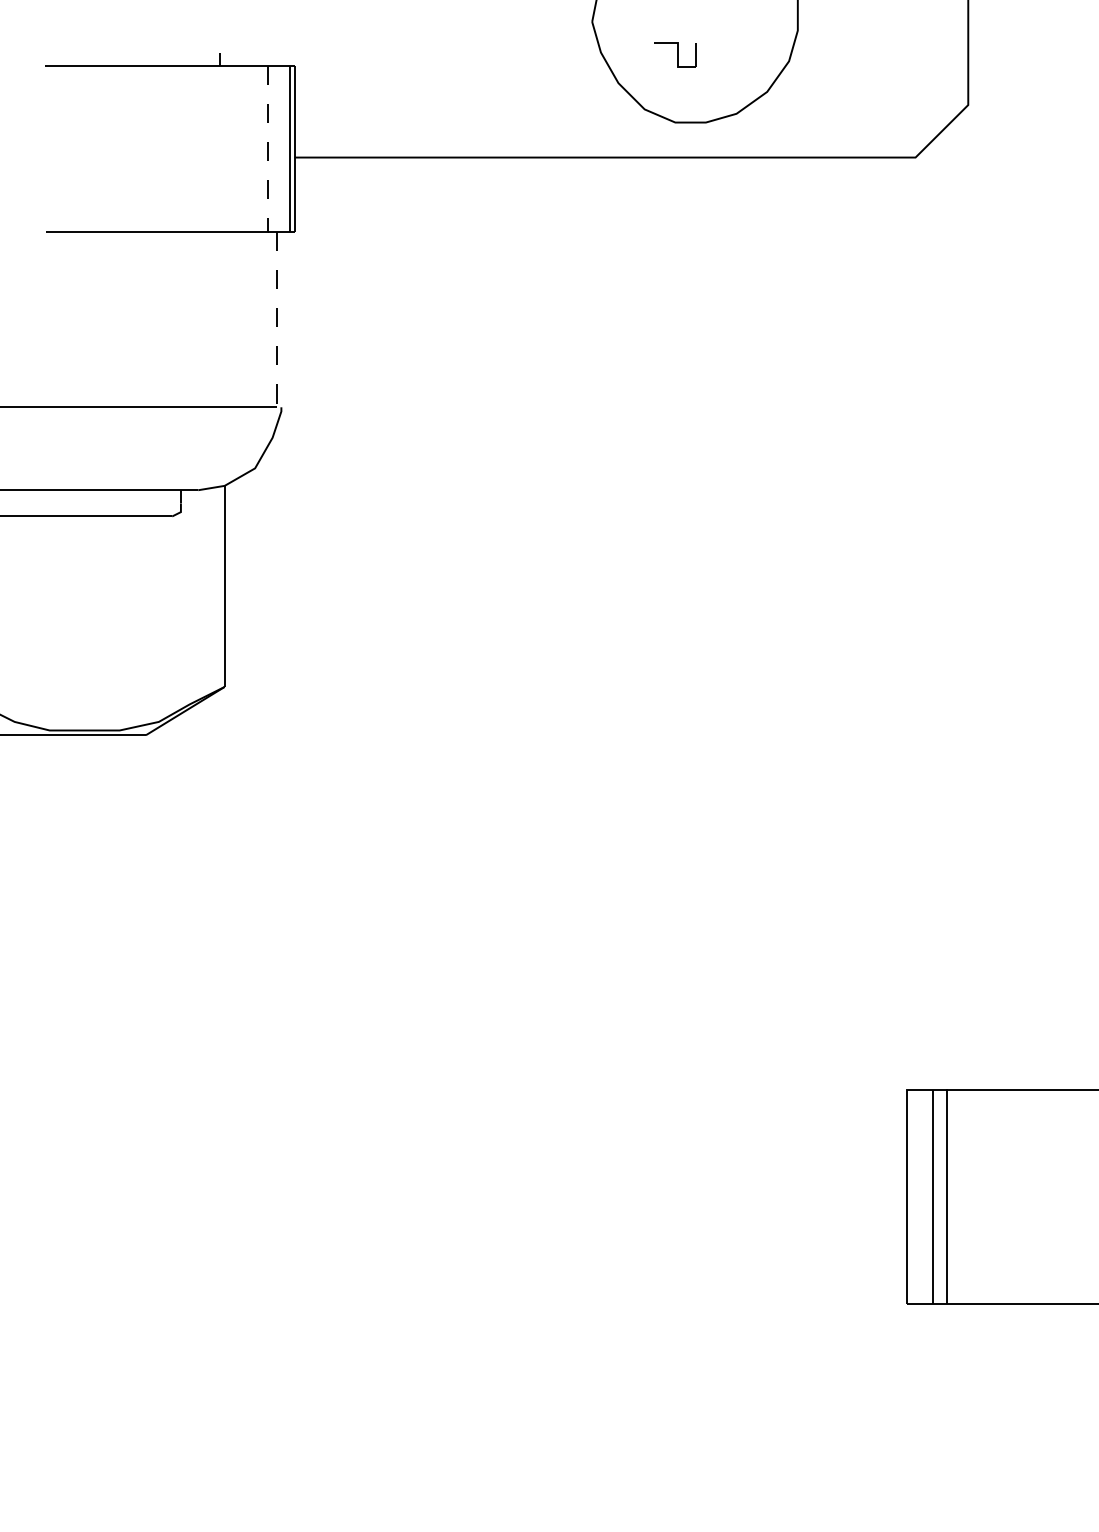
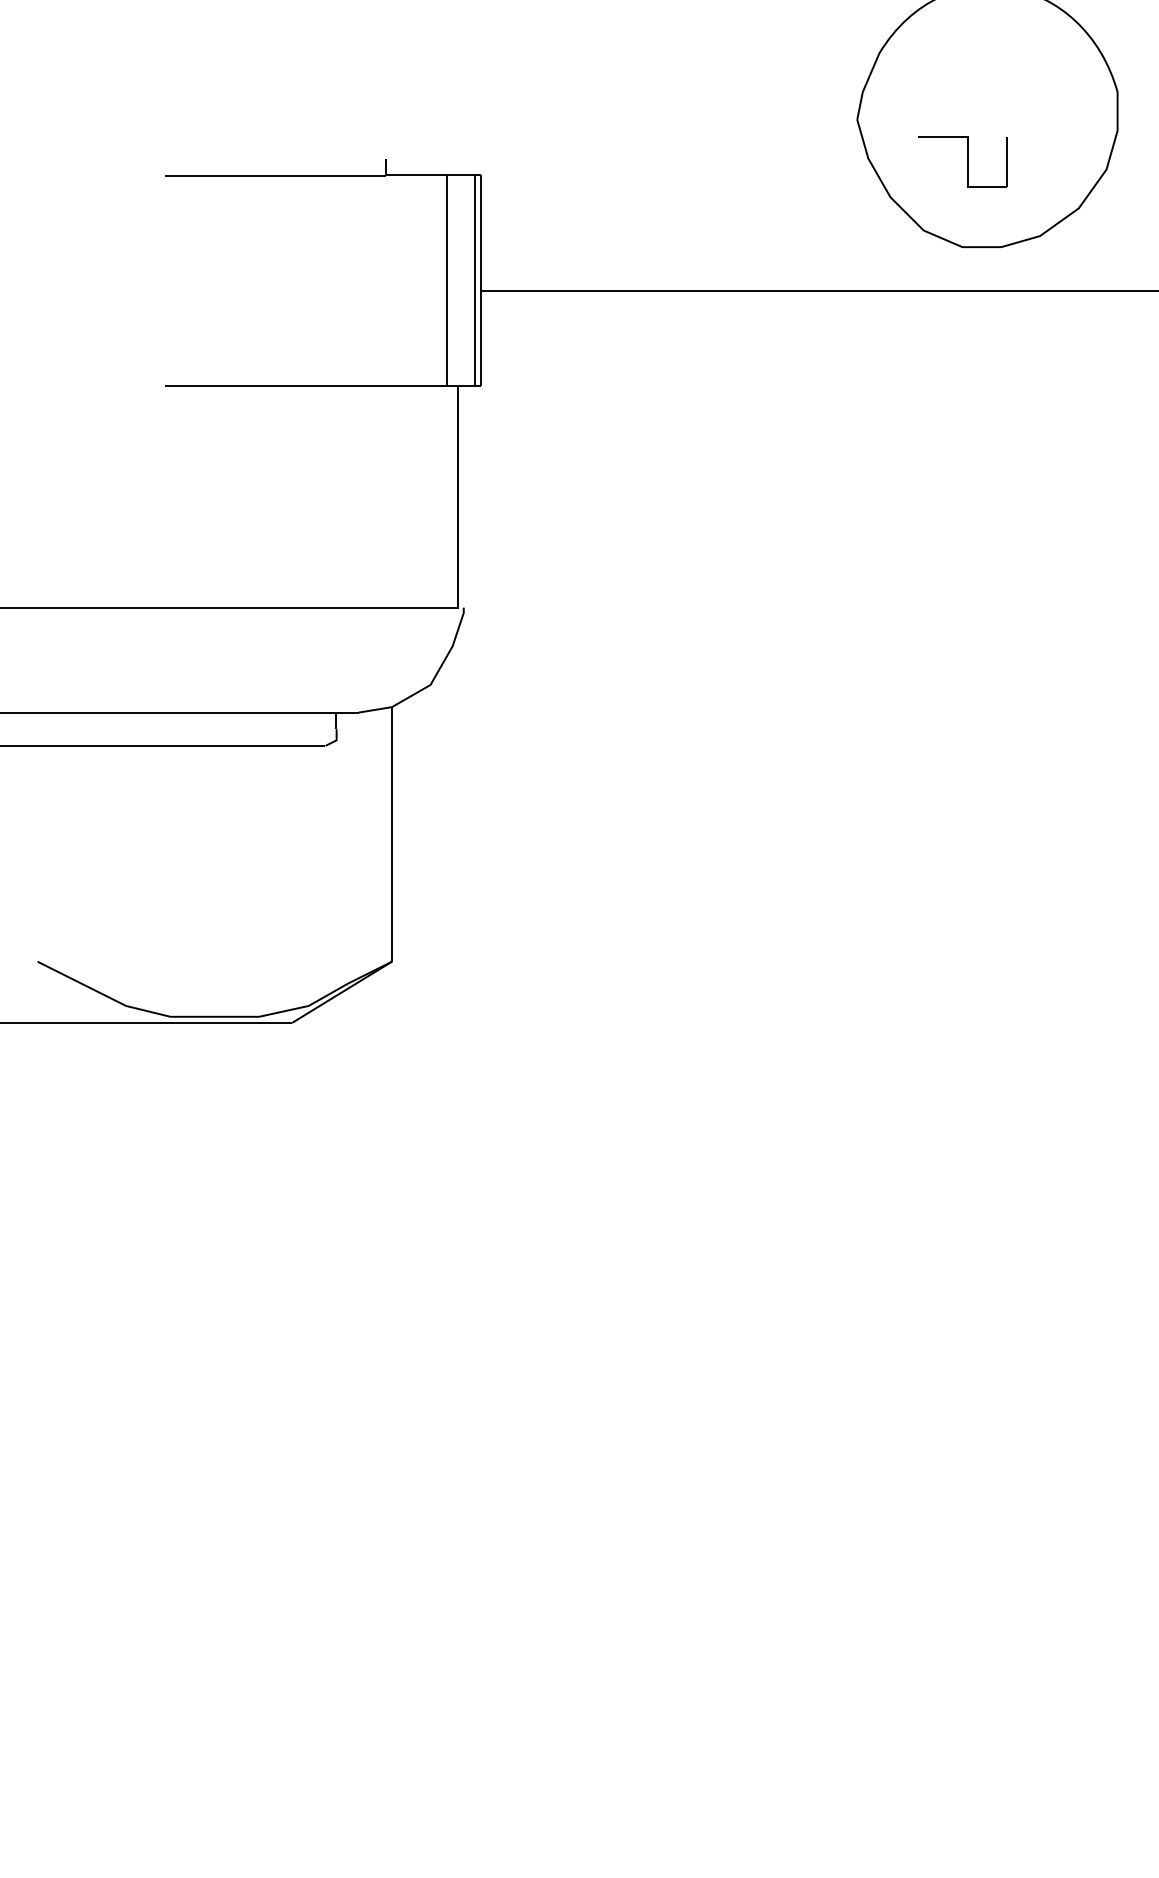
part: (675, 54) -> (962, 161), size x1.67
line: (268, 149) -> (447, 281), dashed -> solid
line: (277, 320) -> (458, 497), dashed -> solid

